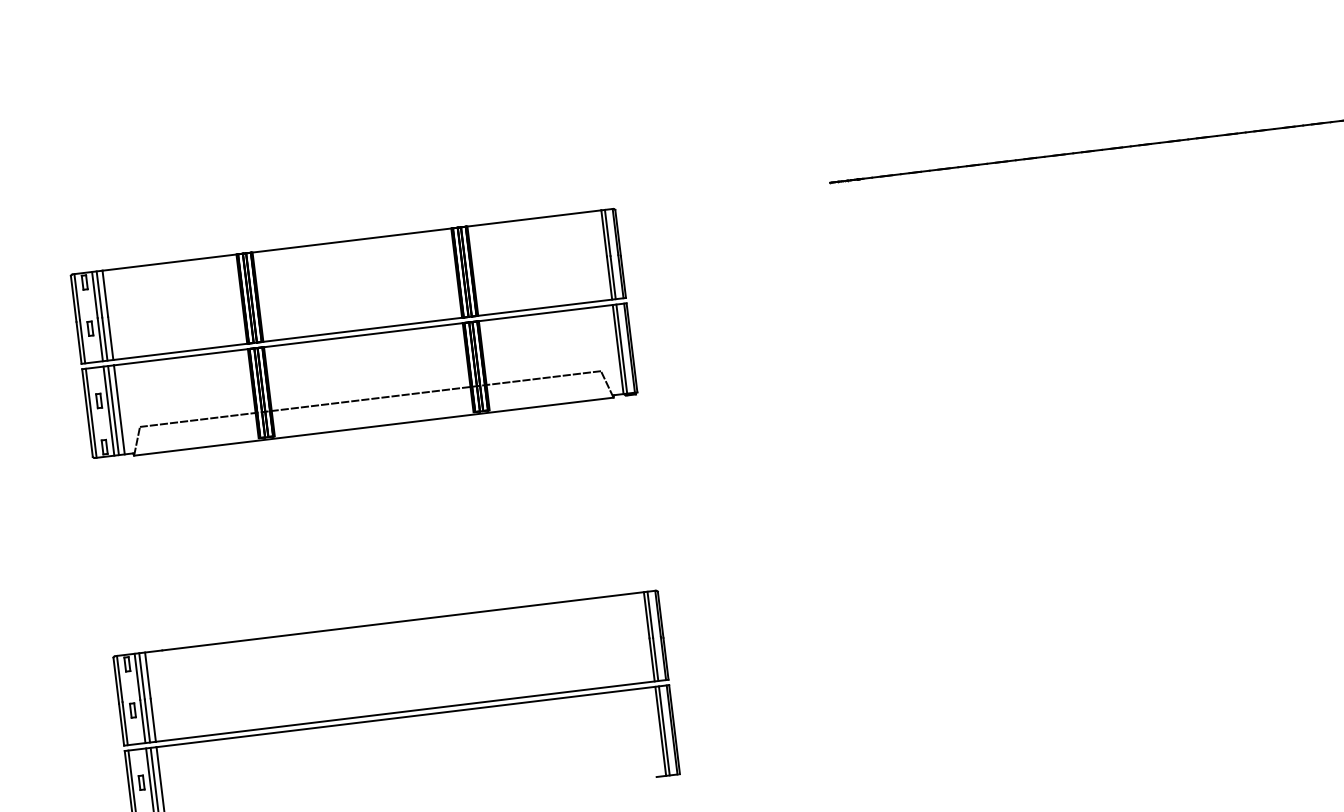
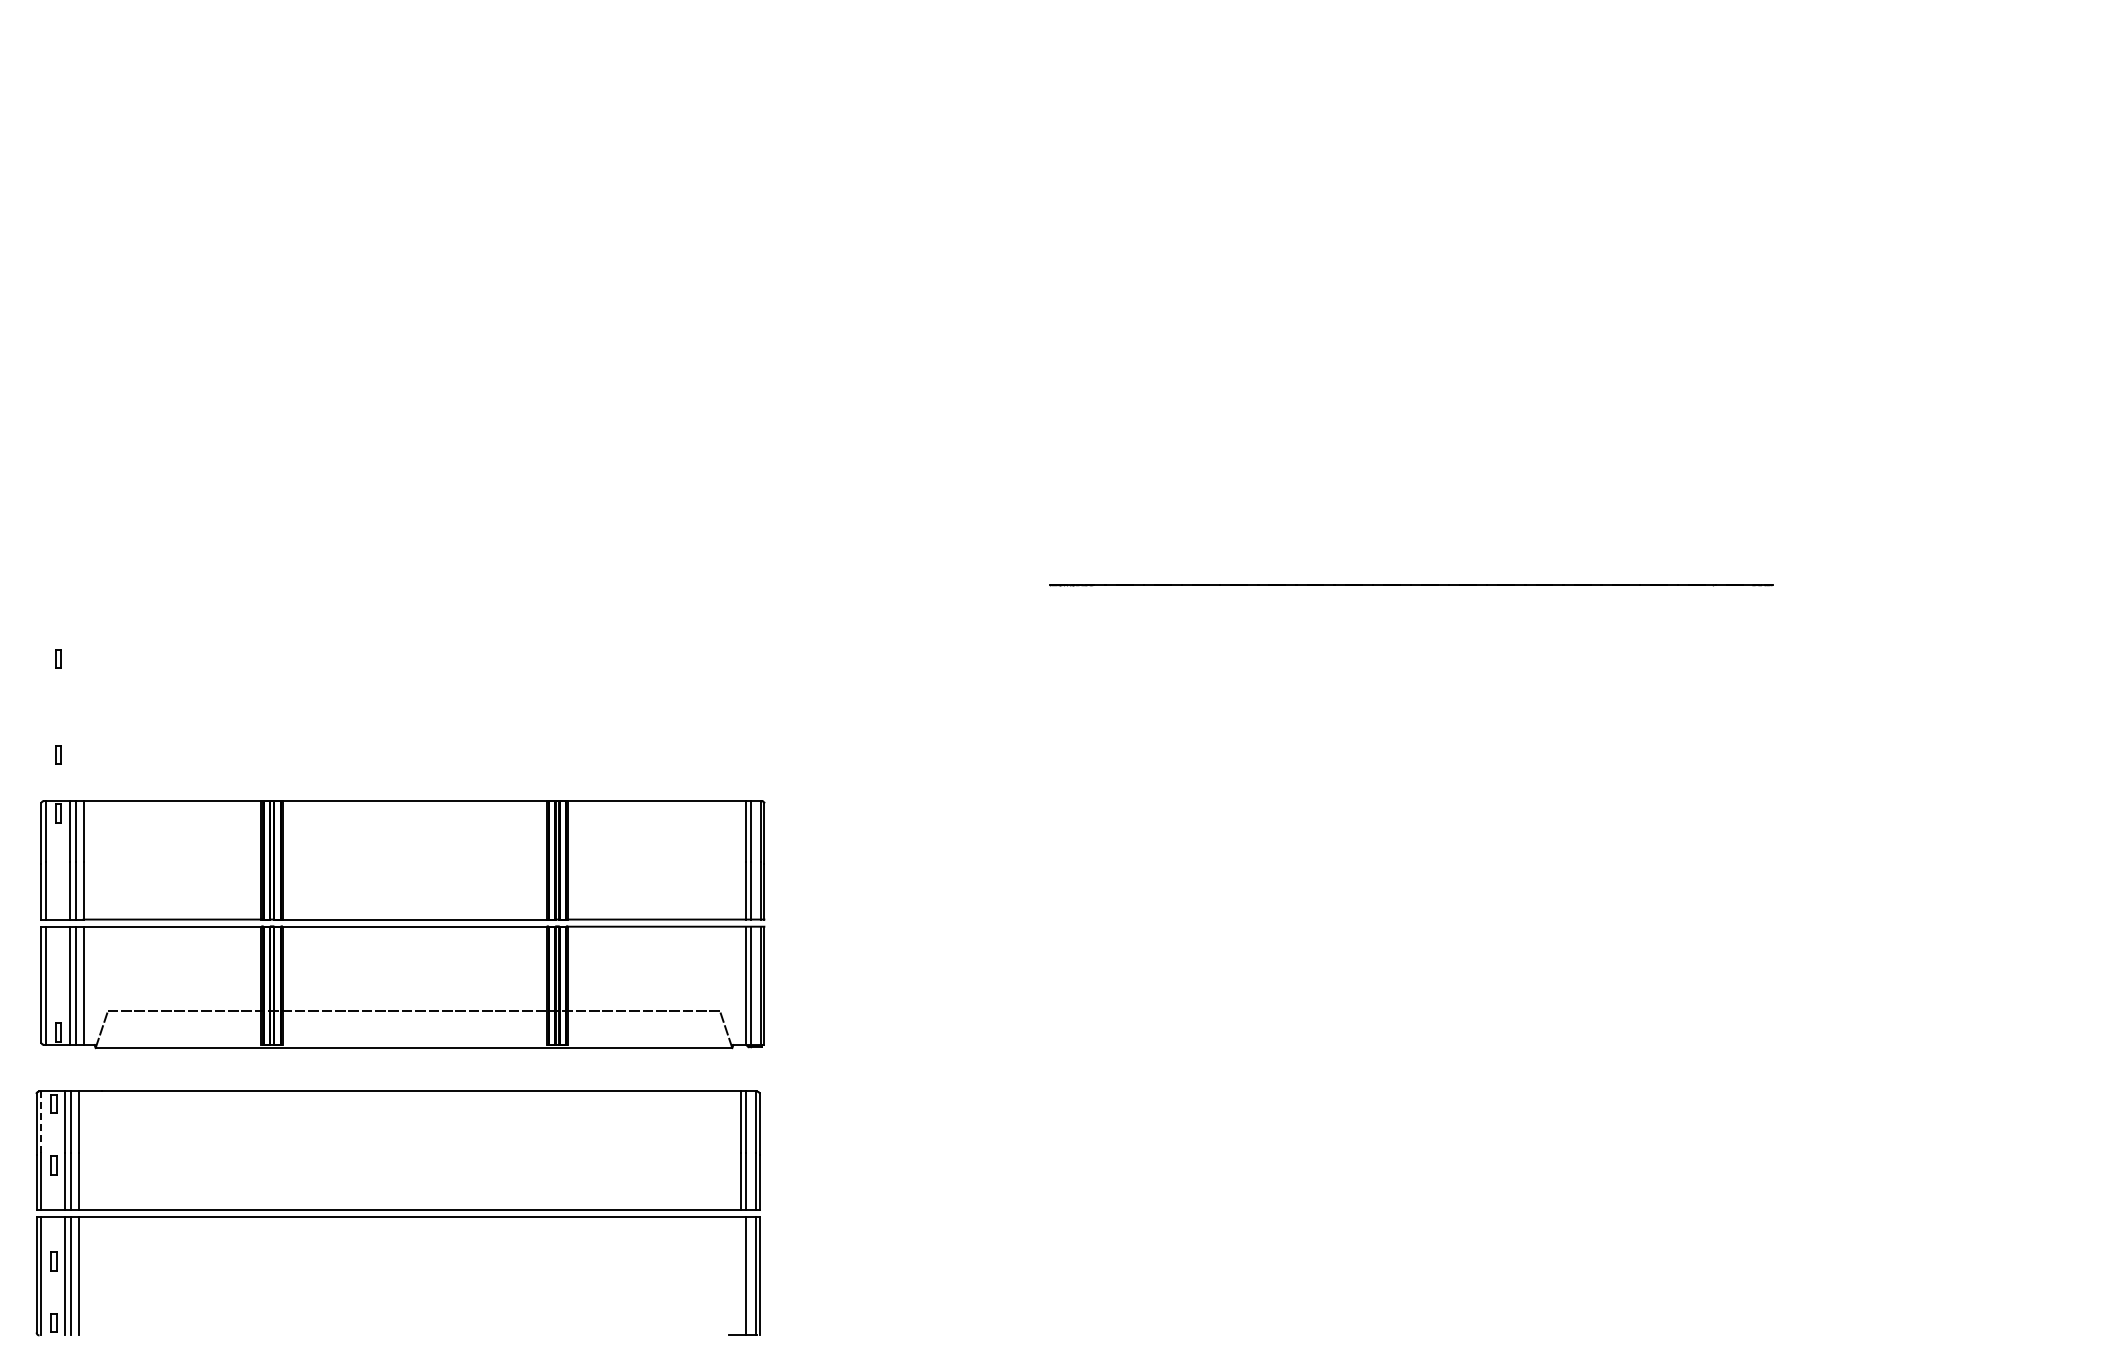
part: (353, 334) -> (402, 924), moved
line: (119, 679) -> (41, 1122), solid -> dashed
line: (660, 731) -> (741, 1276), removed

